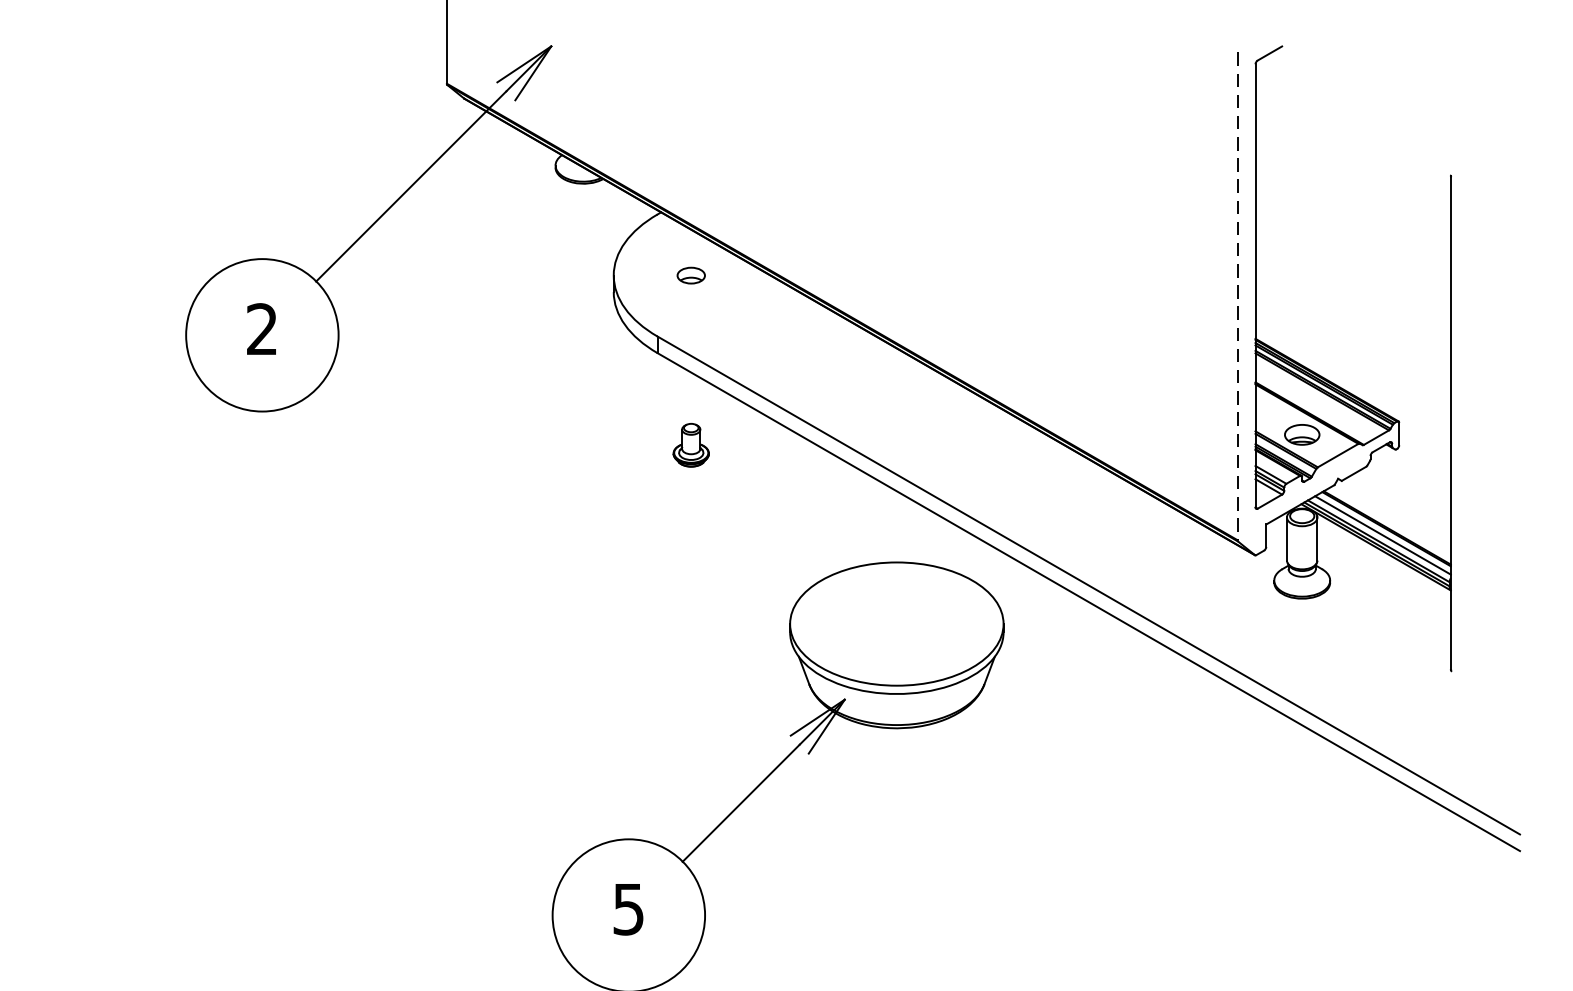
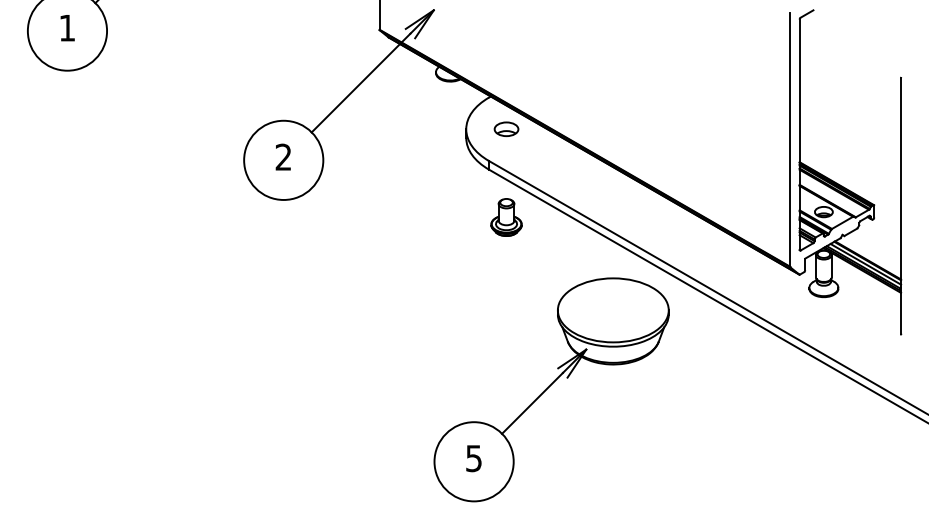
part: (691, 275) -> (506, 129), size x1.67
line: (1237, 297) -> (790, 140), dashed -> solid
part: (691, 445) -> (506, 217), size x1.67

